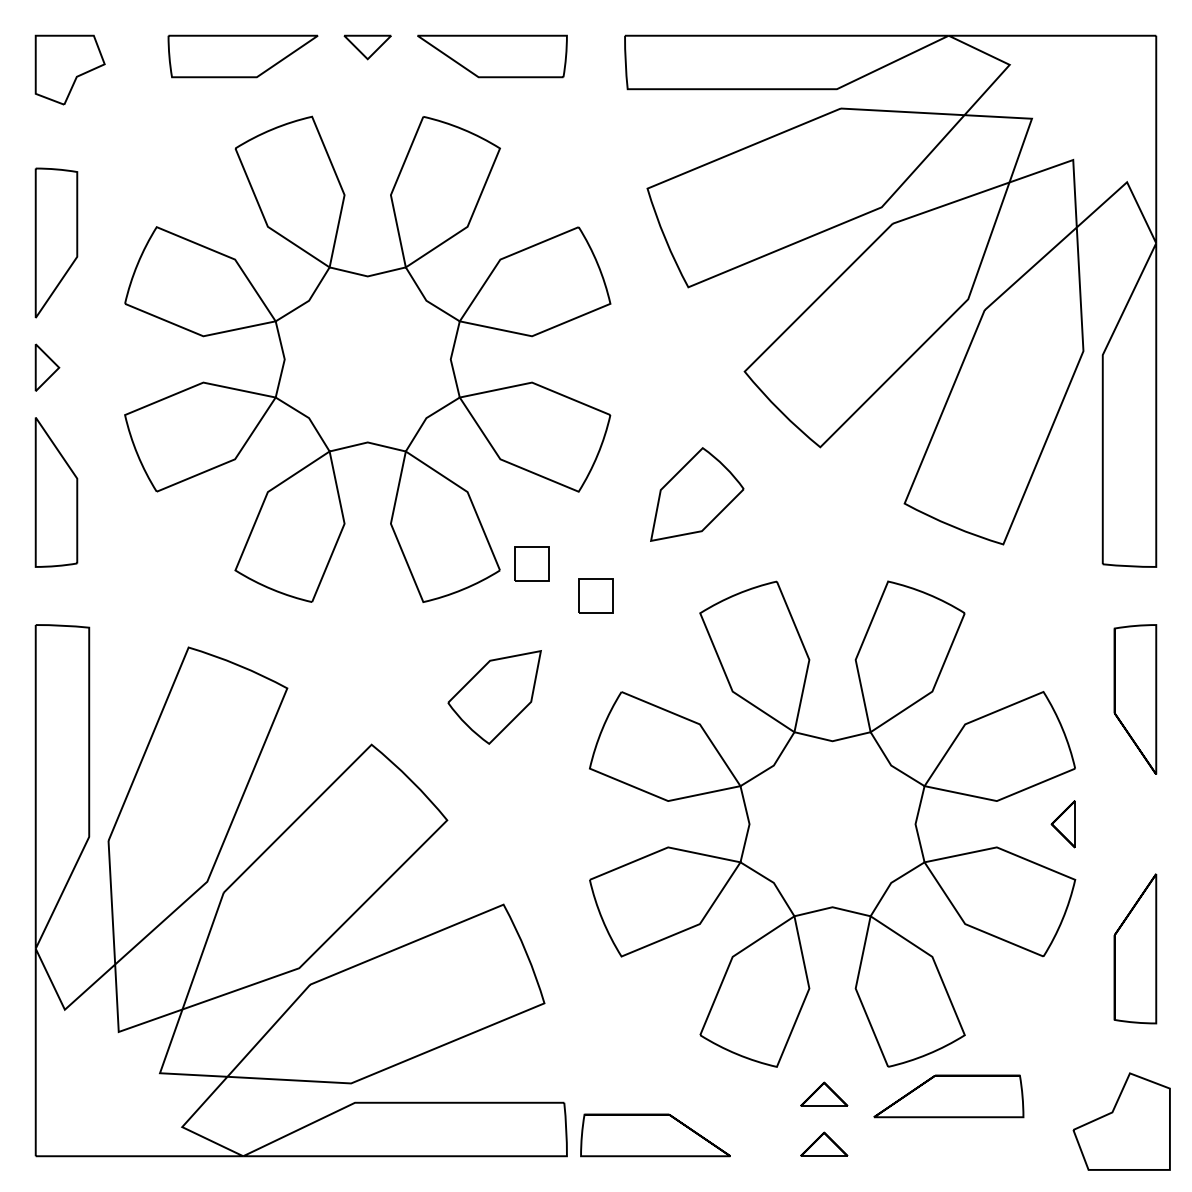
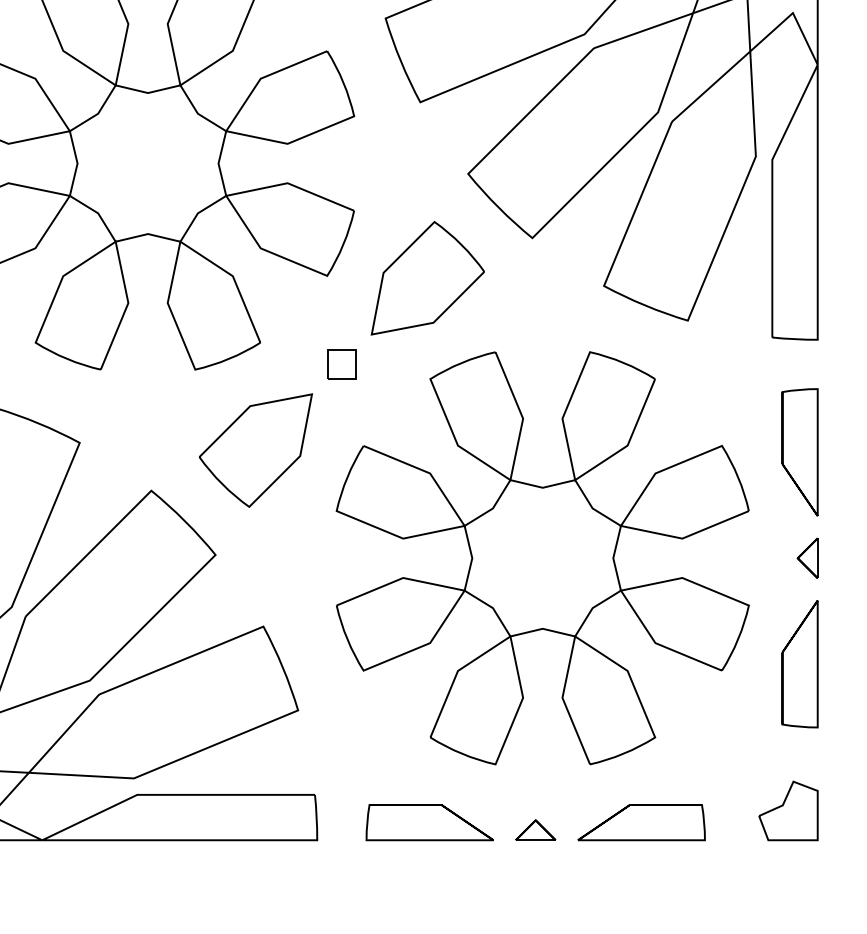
part: (697, 494) -> (428, 278), size x1.43
part: (531, 563) -> (287, 336), removed
part: (494, 697) -> (255, 450), size x1.43
part: (1062, 824) -> (806, 558), moved
curve: (948, 1076) -> (641, 805), moved
part: (824, 1093) -> (535, 786), removed
curve: (655, 1115) -> (429, 805), moved
part: (1121, 1121) -> (788, 810), size x0.71

